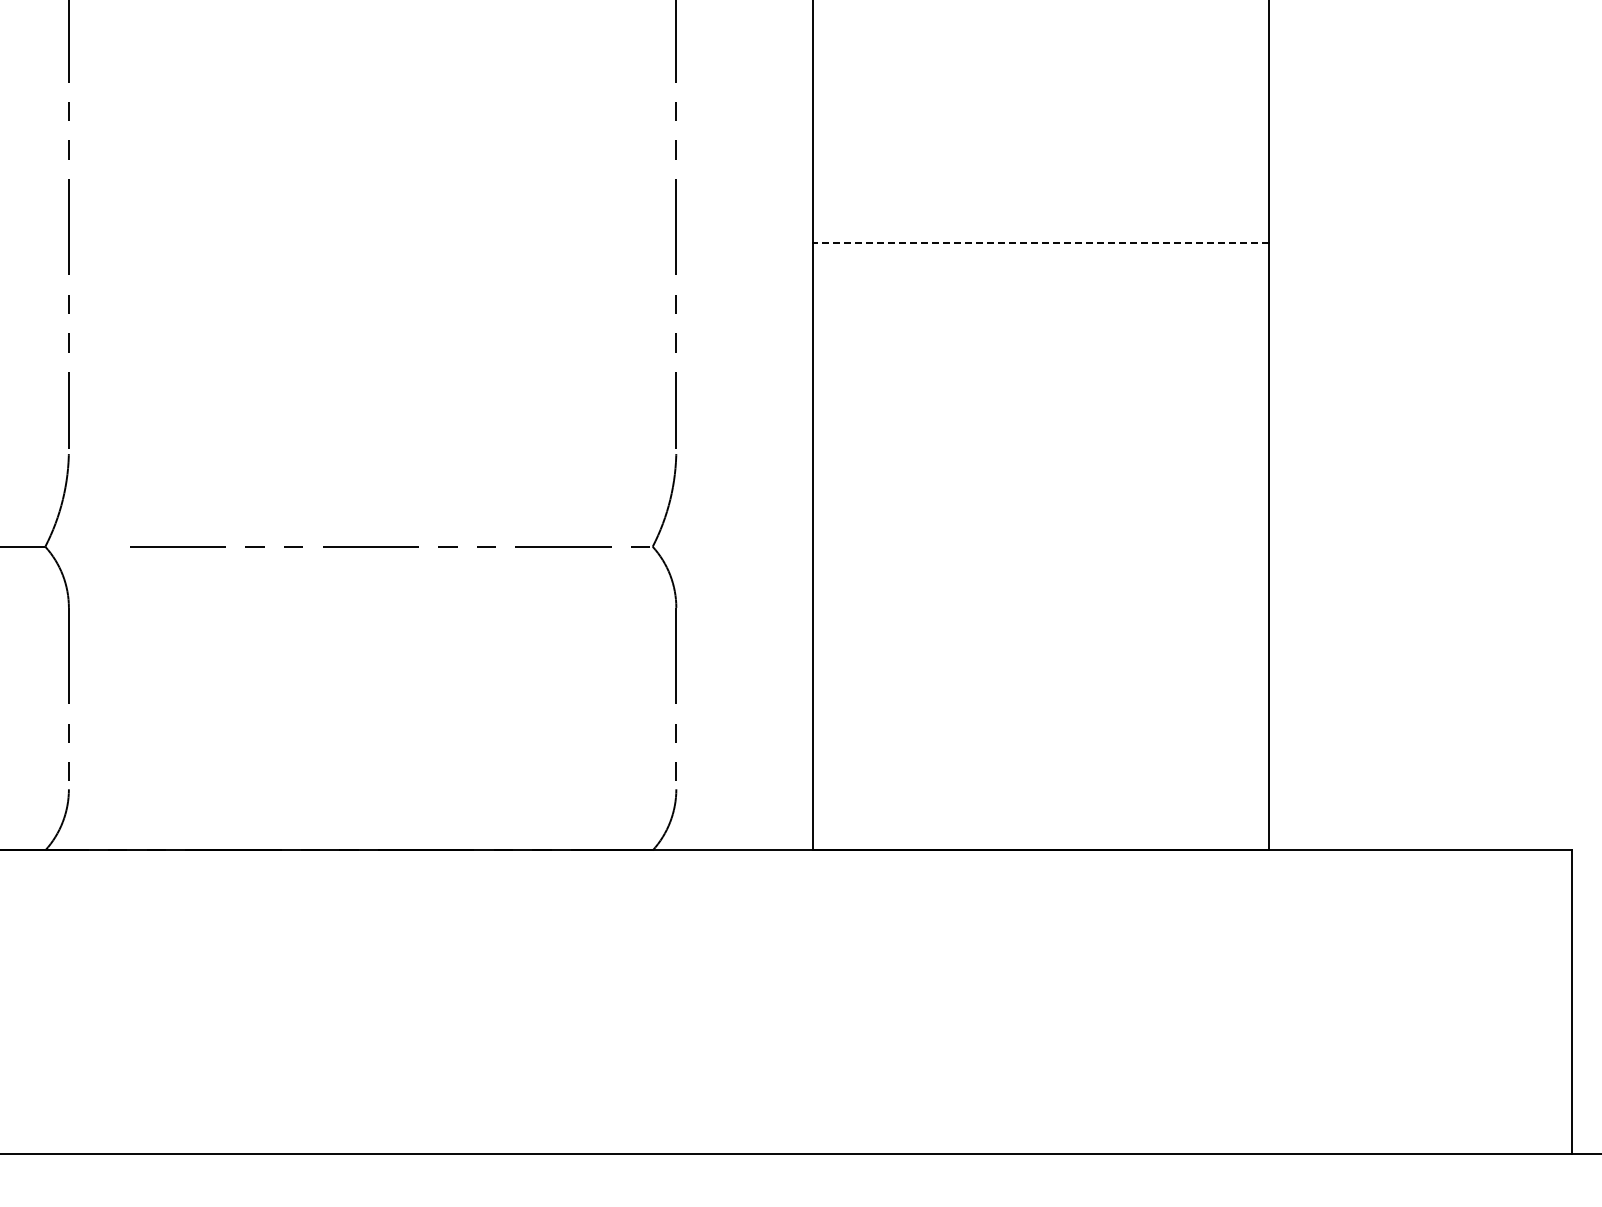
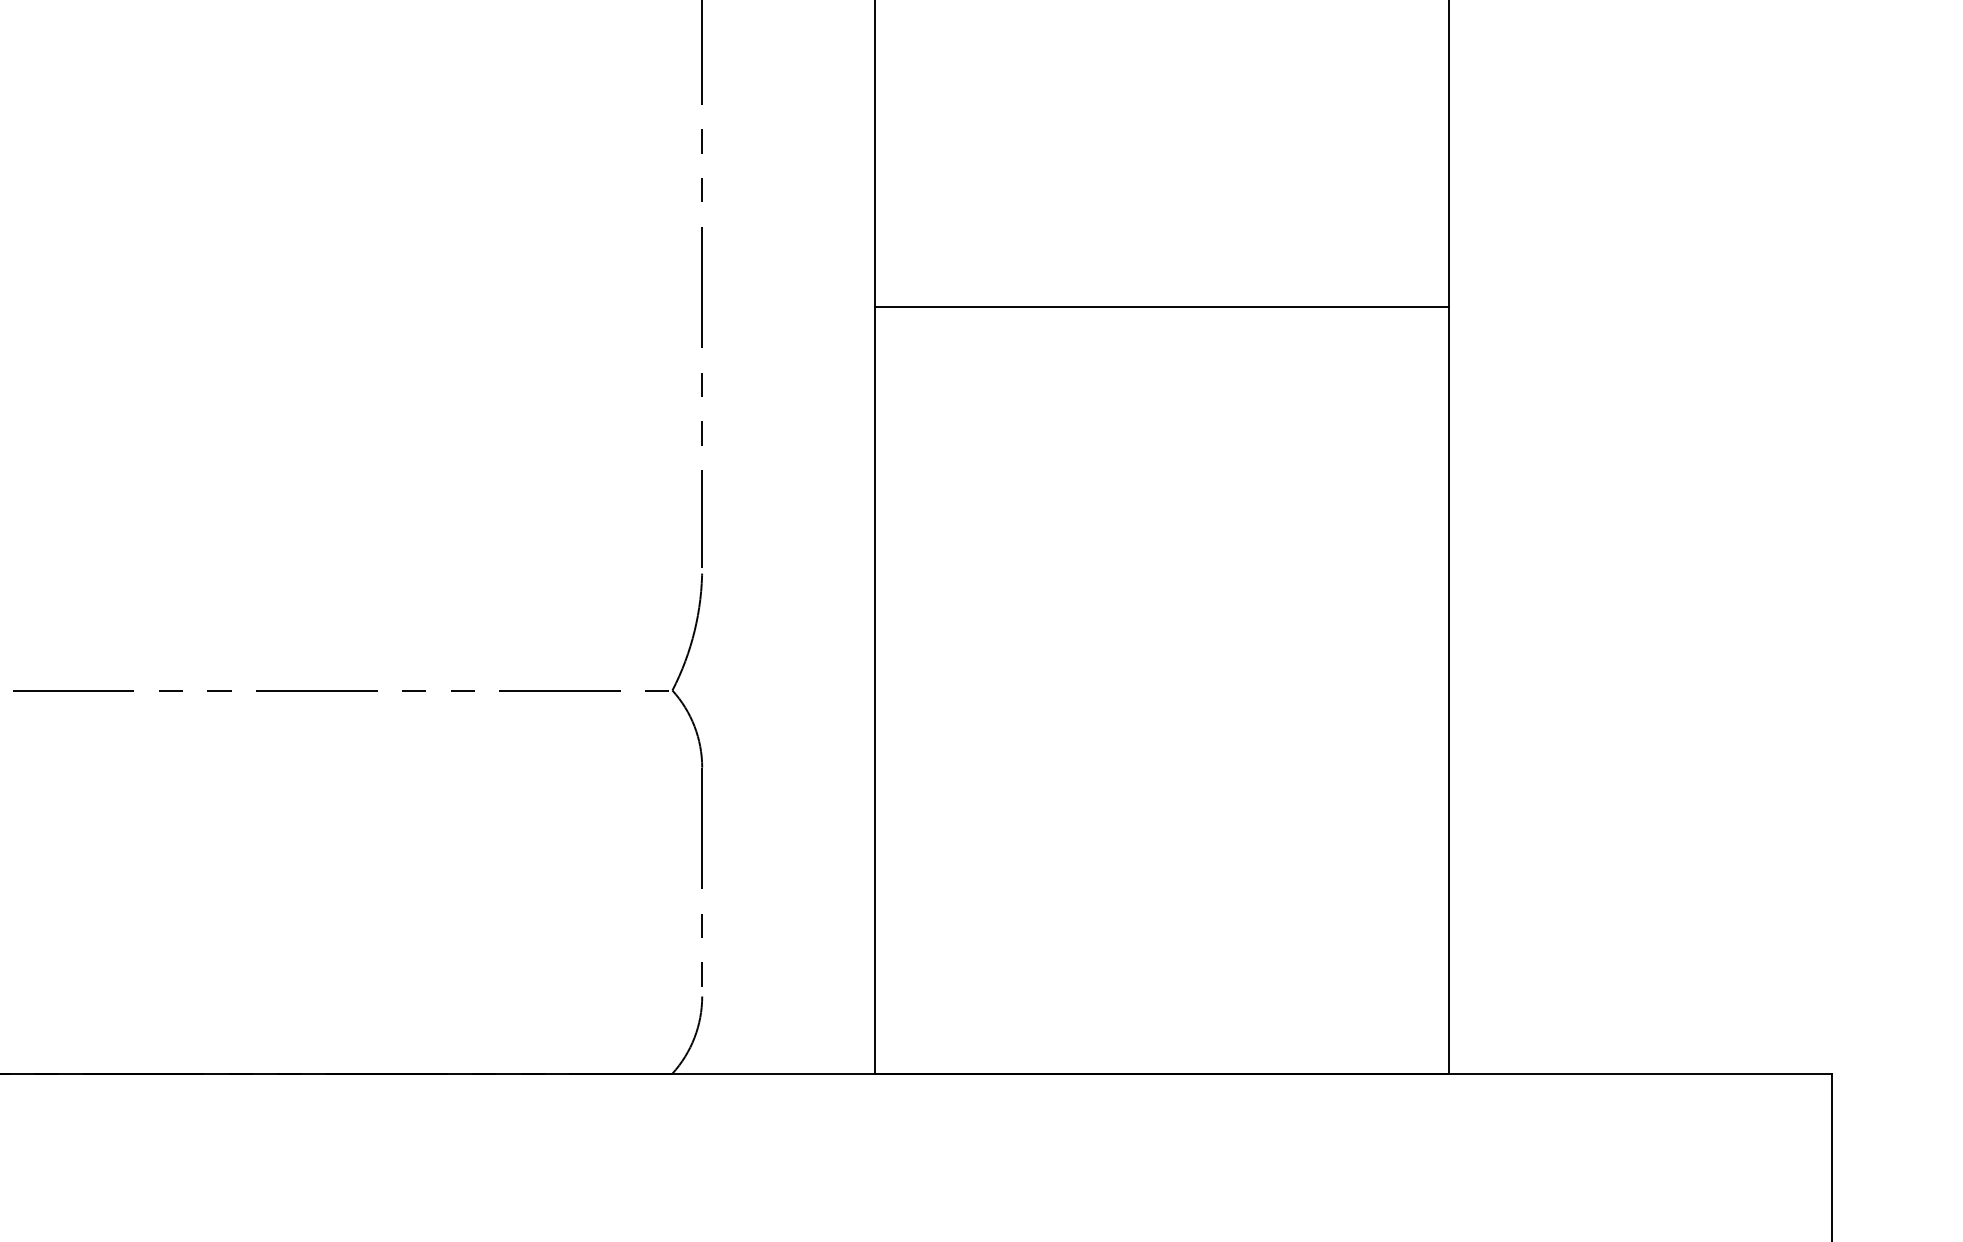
line: (1040, 243) -> (1161, 307), dashed -> solid

